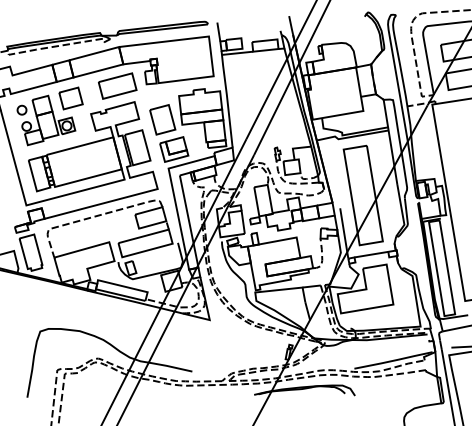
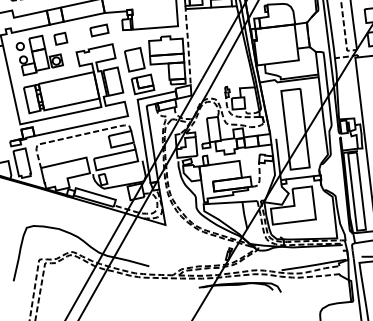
part: (117, 85) -> (99, 30), size x0.6
part: (70, 98) -> (60, 38), size x0.7
line: (227, 98) -> (188, 44), solid -> dashed

